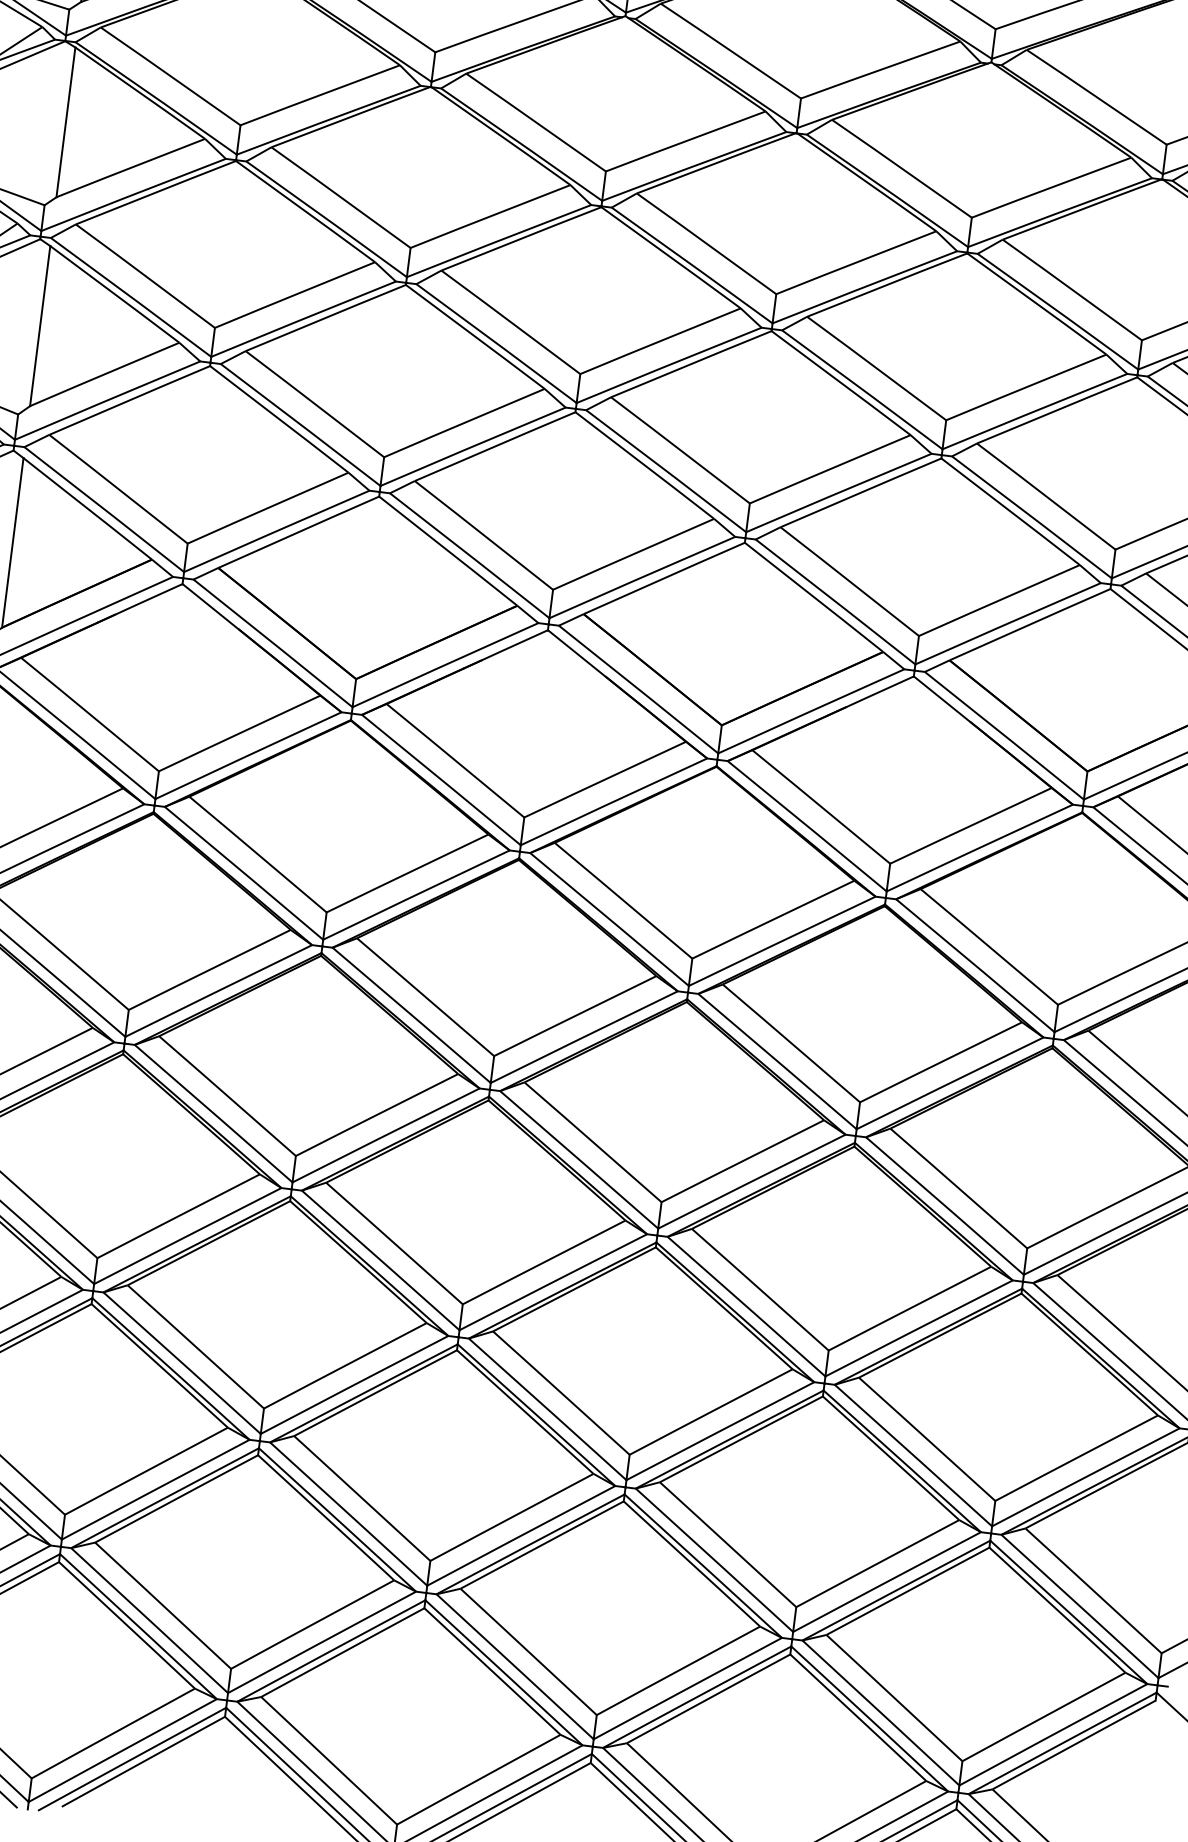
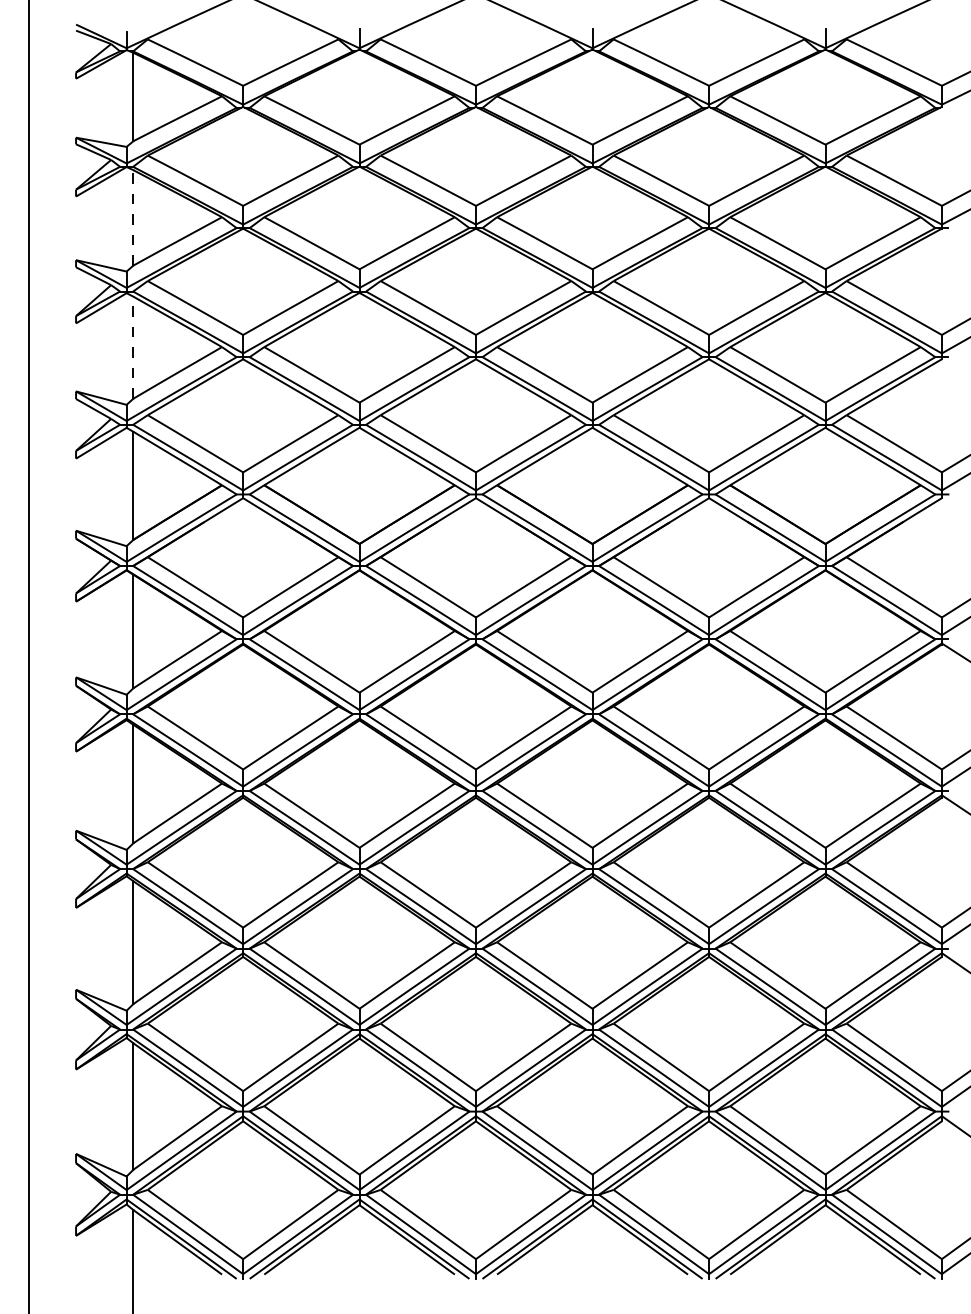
line: (66, 121) -> (133, 217), solid -> dashed
line: (40, 325) -> (133, 347), solid -> dashed

